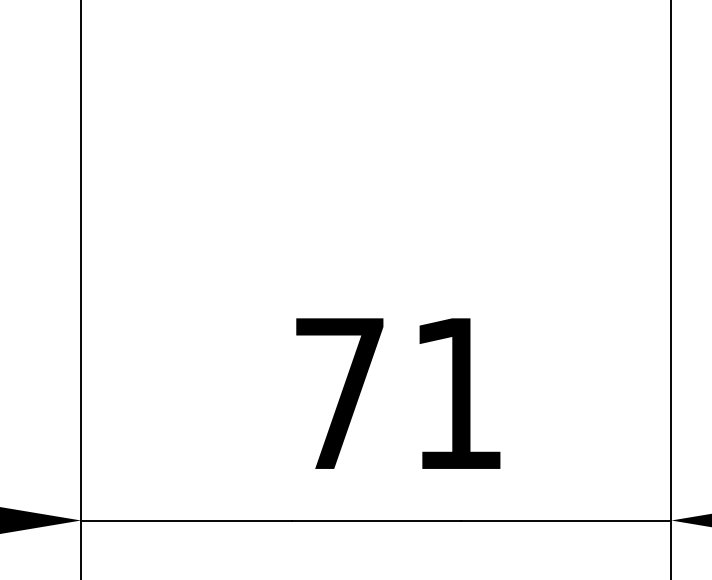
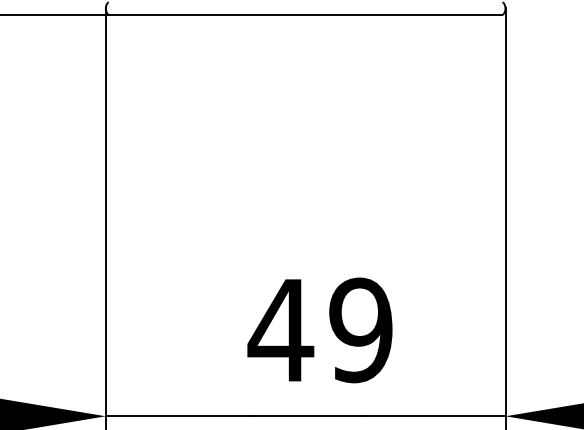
text: (396, 393) -> (319, 330), 71 -> 49

